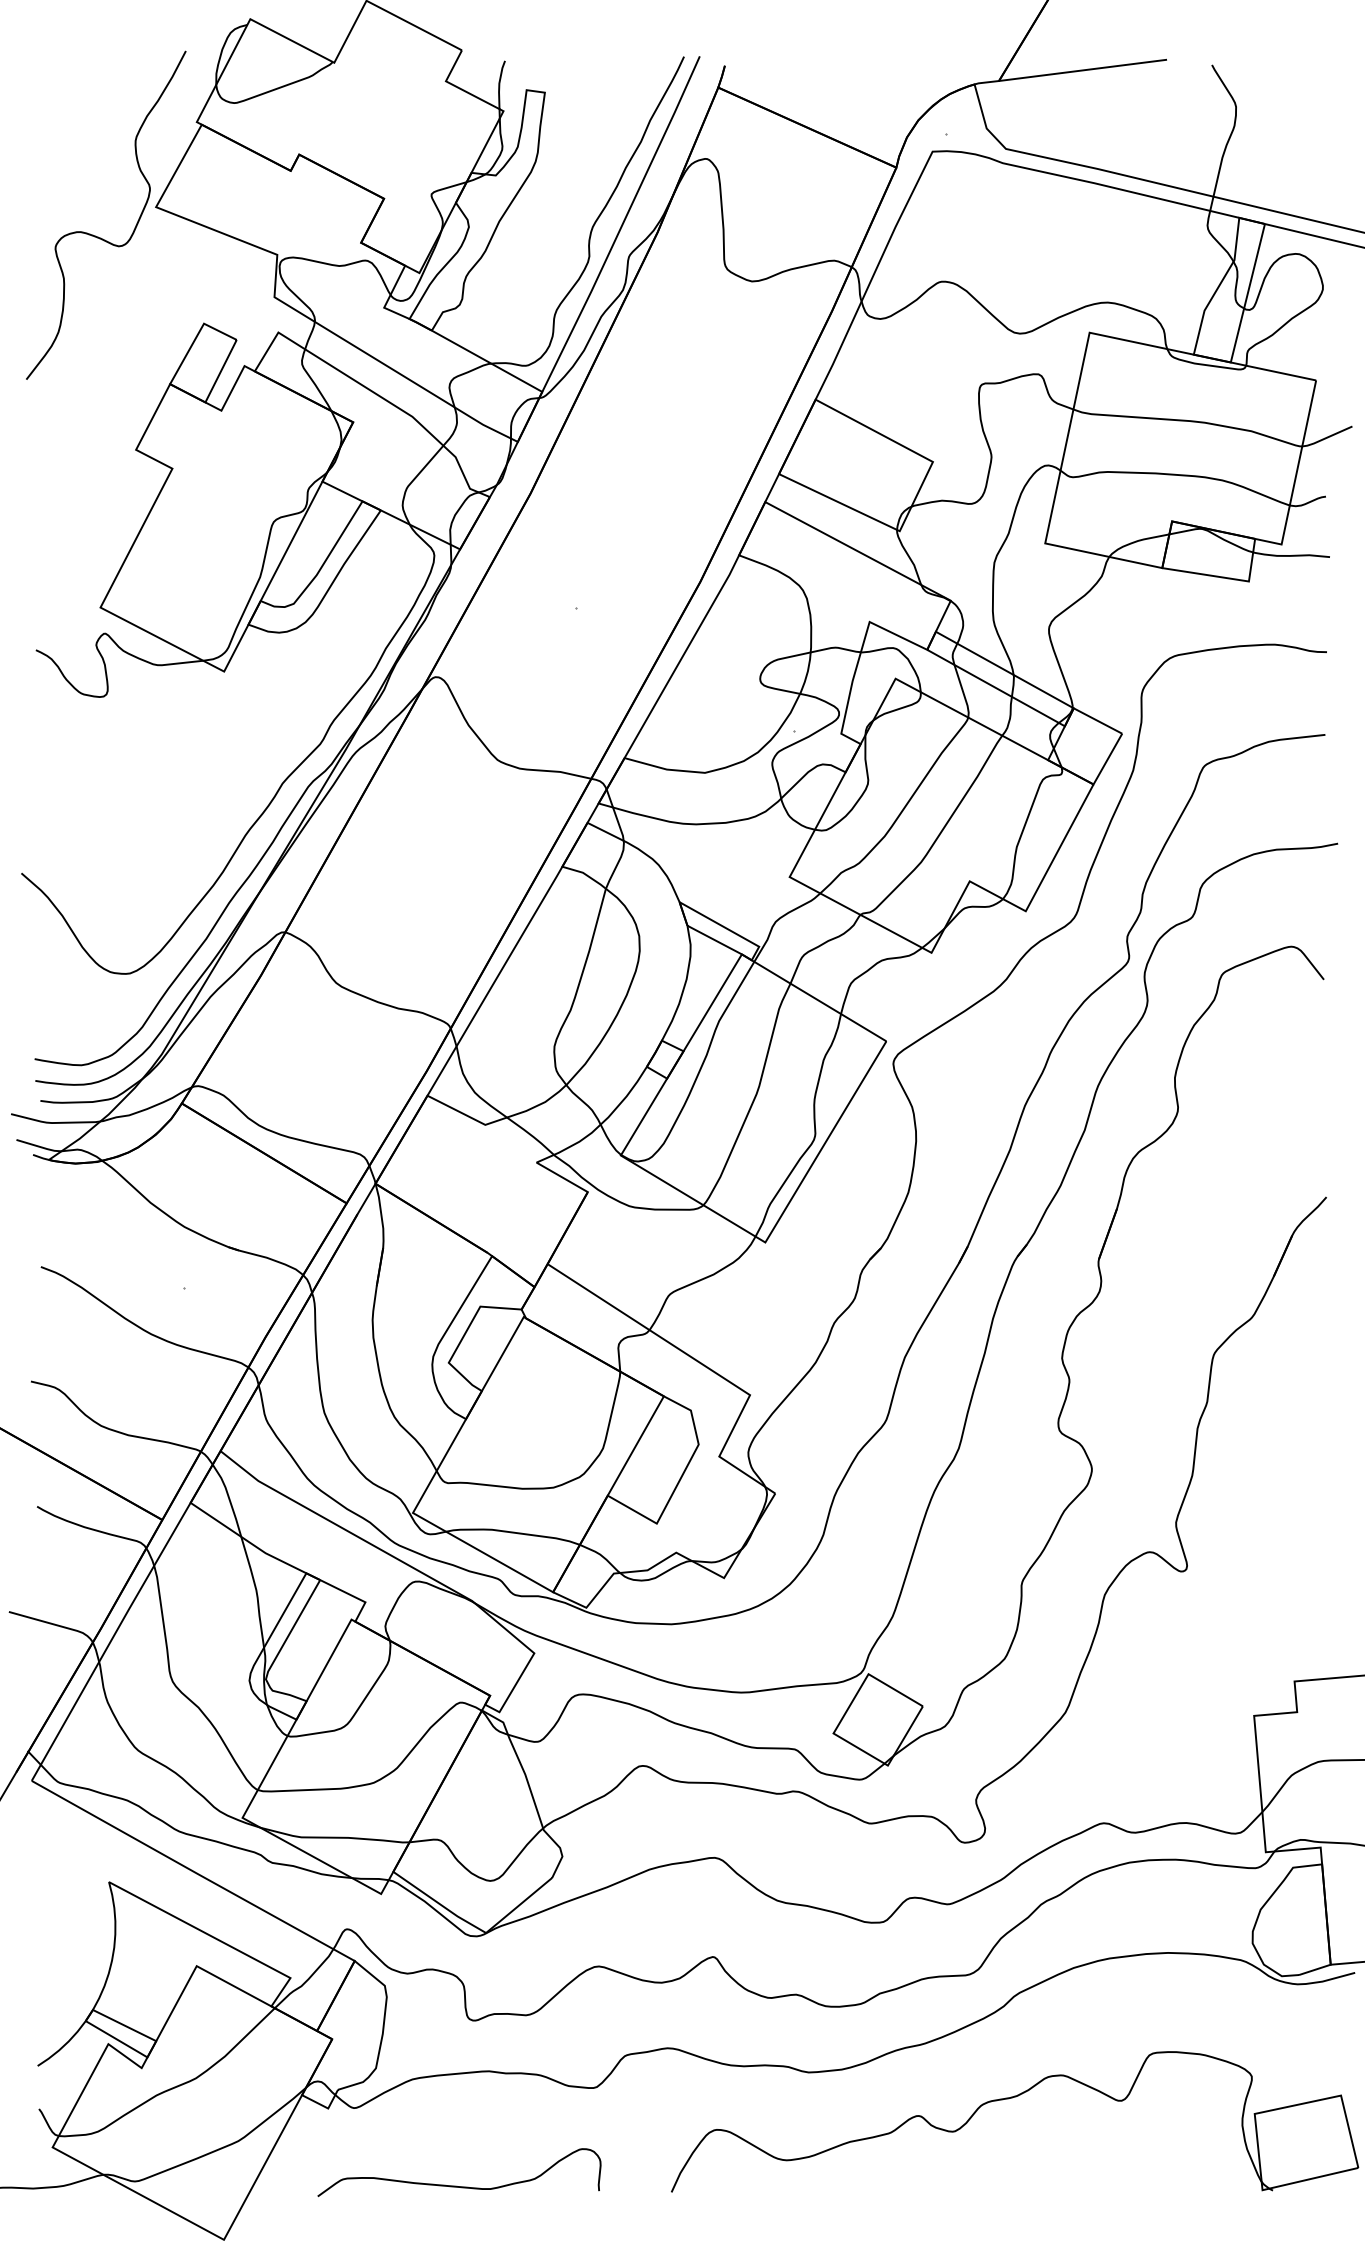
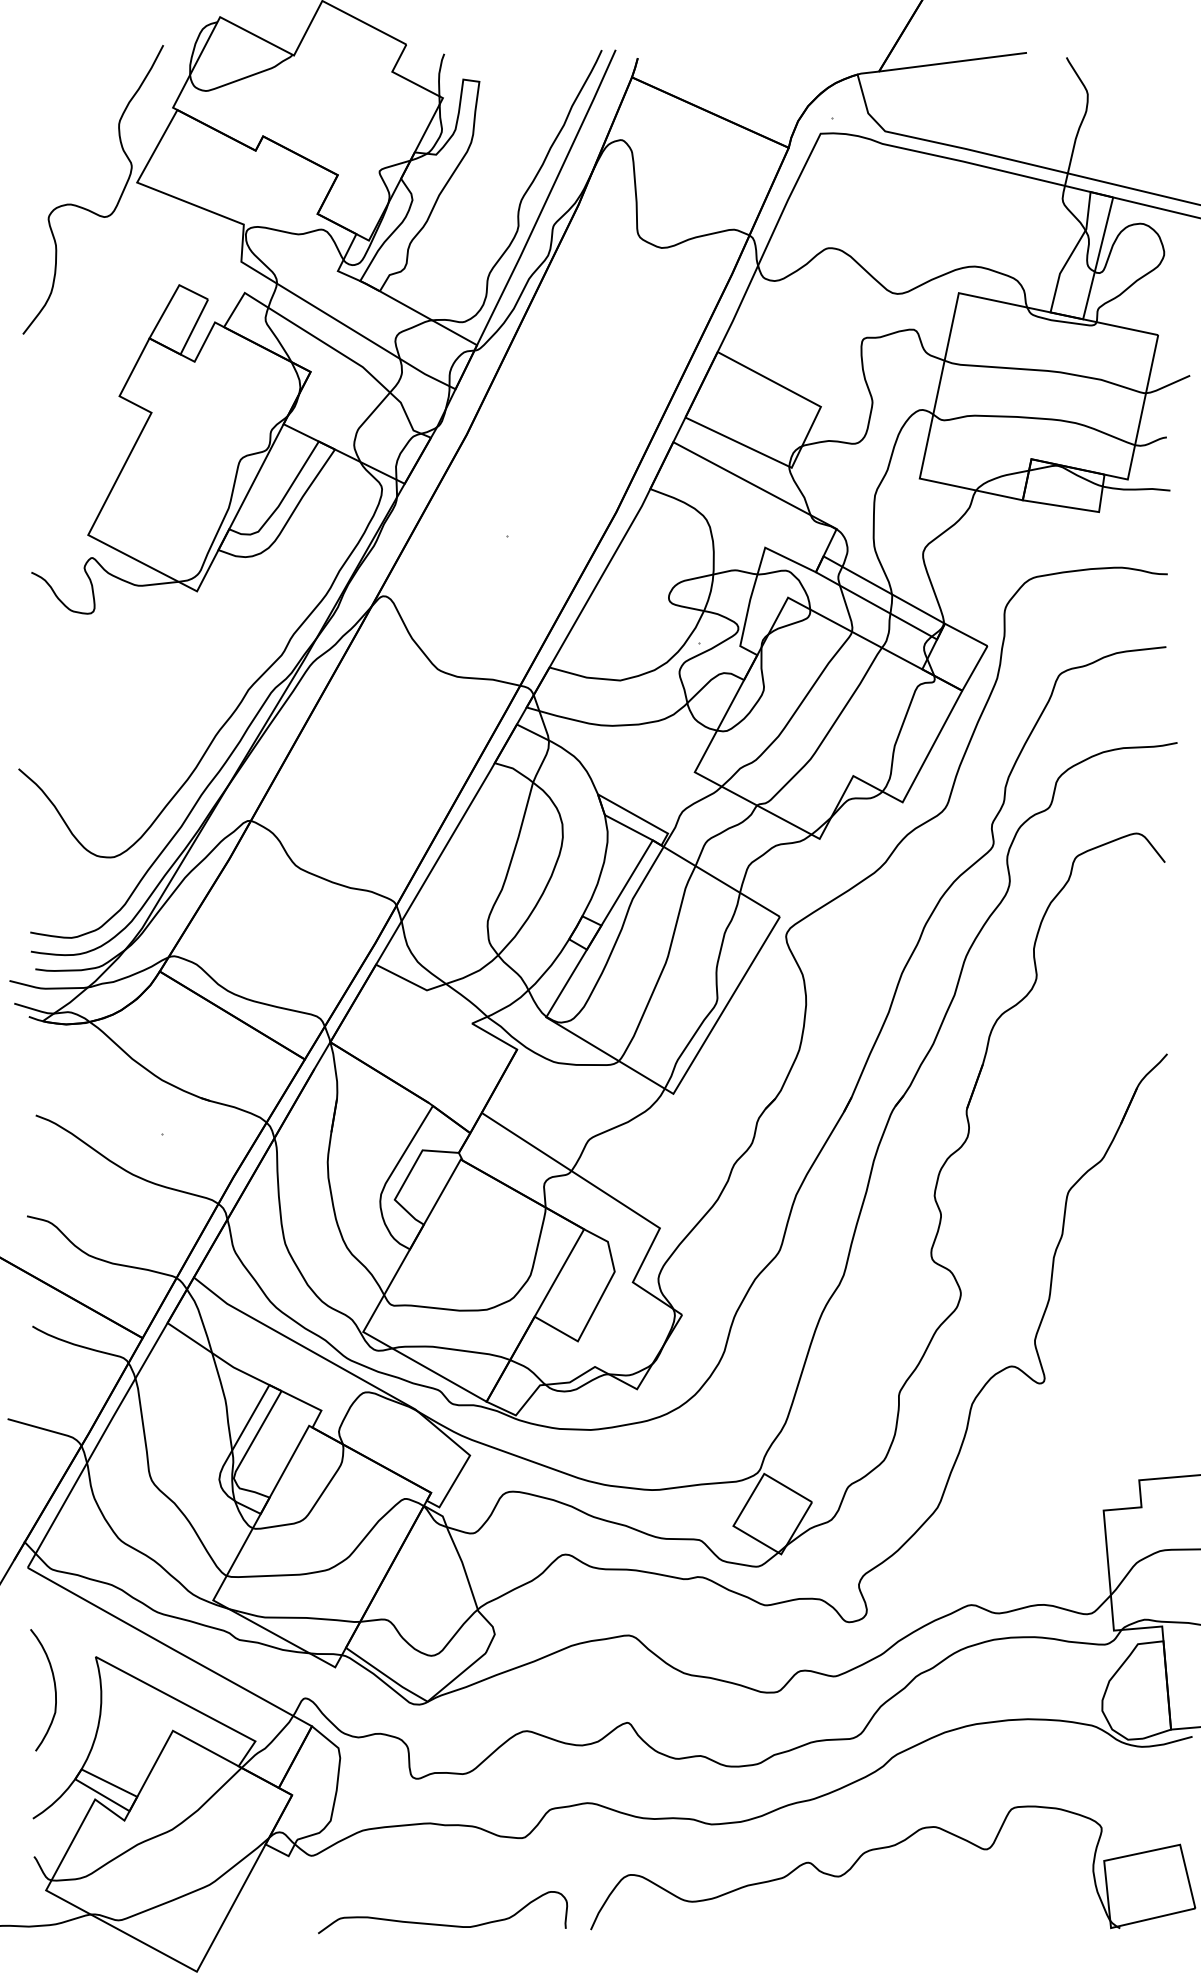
curve: (62, 1919) -> (54, 1689), added
curve: (456, 2185) -> (440, 1923), moved

